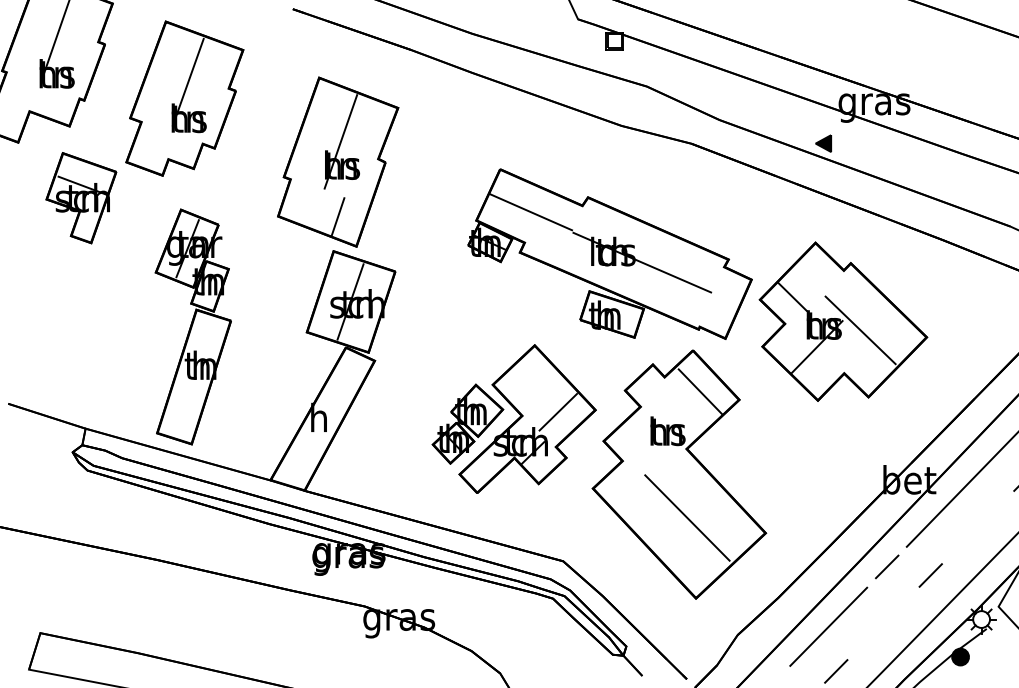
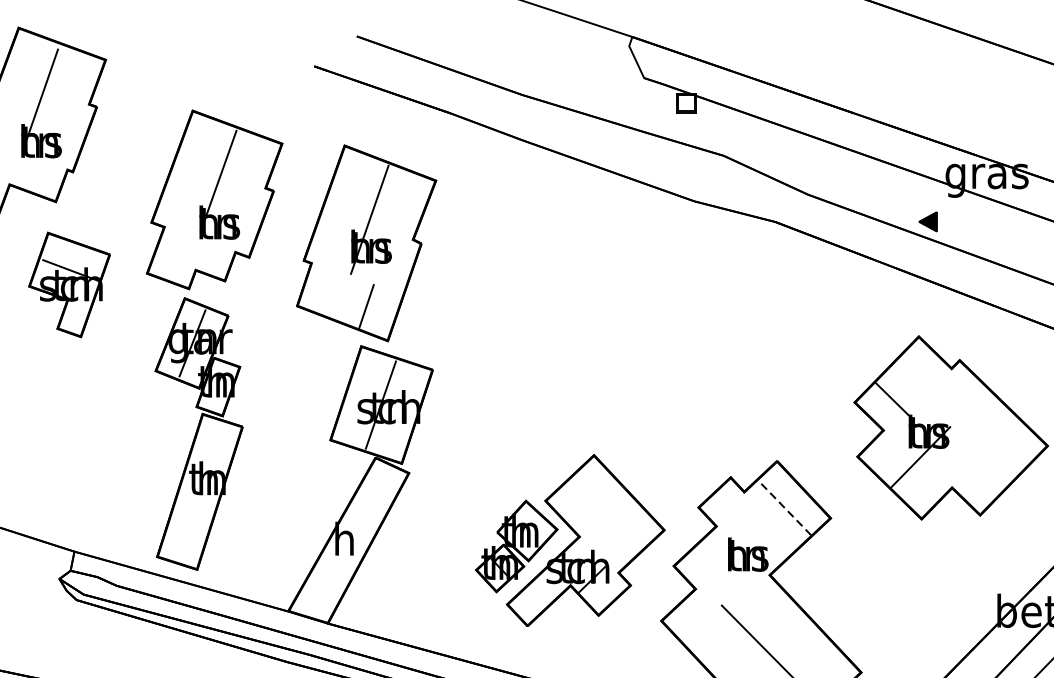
part: (184, 98) -> (214, 199), moved
part: (609, 253) -> (680, 348), removed
line: (860, 330) -> (970, 438), removed
line: (700, 391) -> (785, 508), solid -> dashed
line: (558, 411) -> (621, 531), removed

